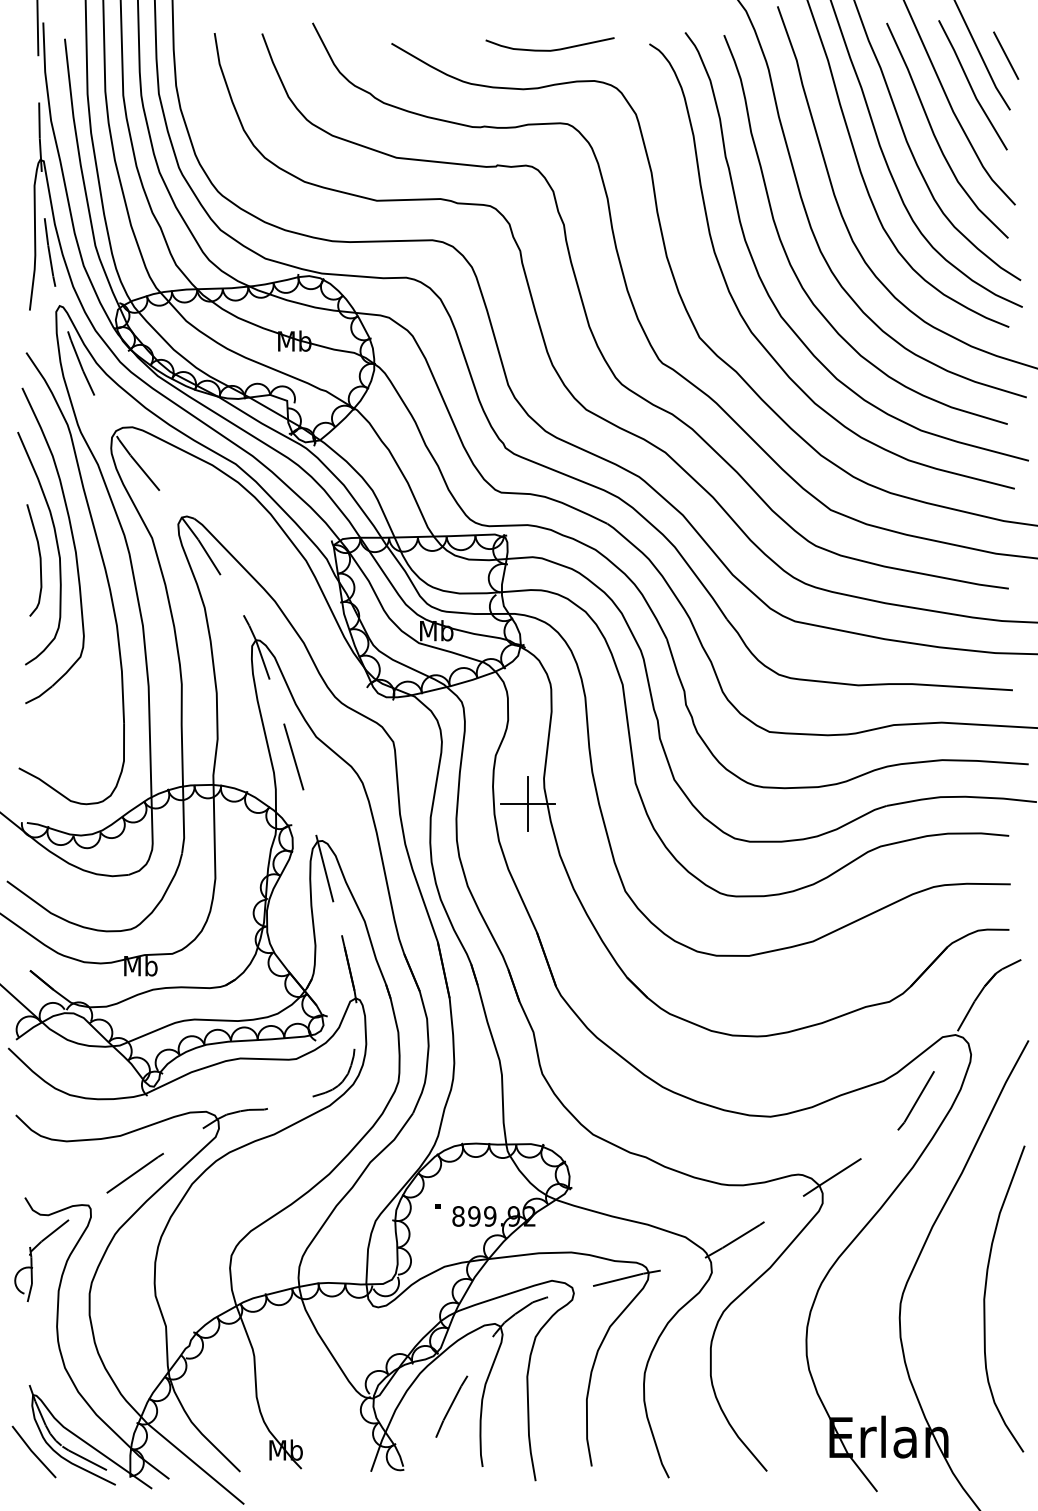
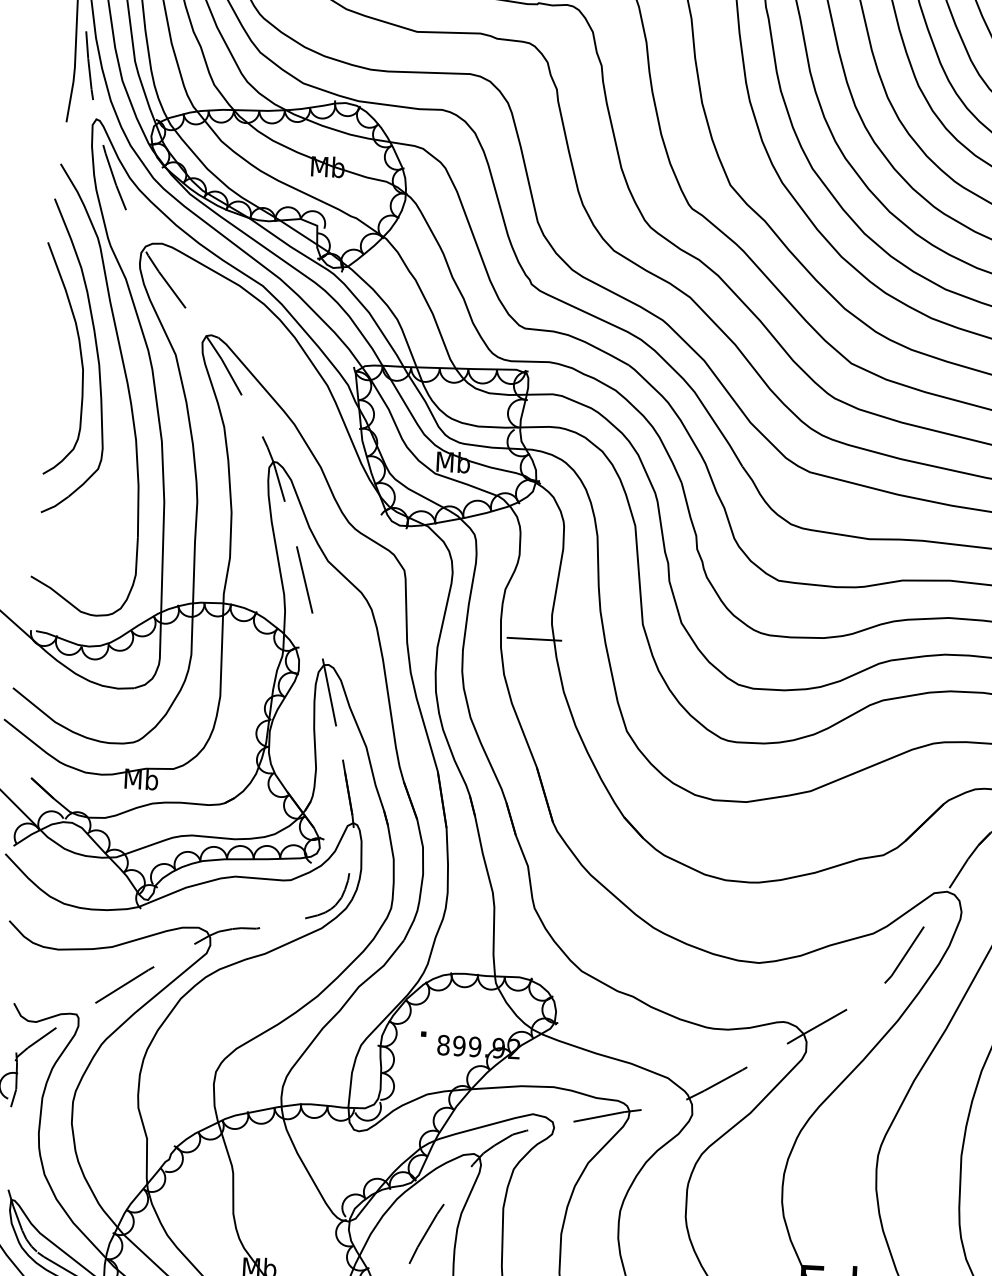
curve: (39, 560) -> (62, 371), removed
line: (527, 803) -> (534, 638), removed

